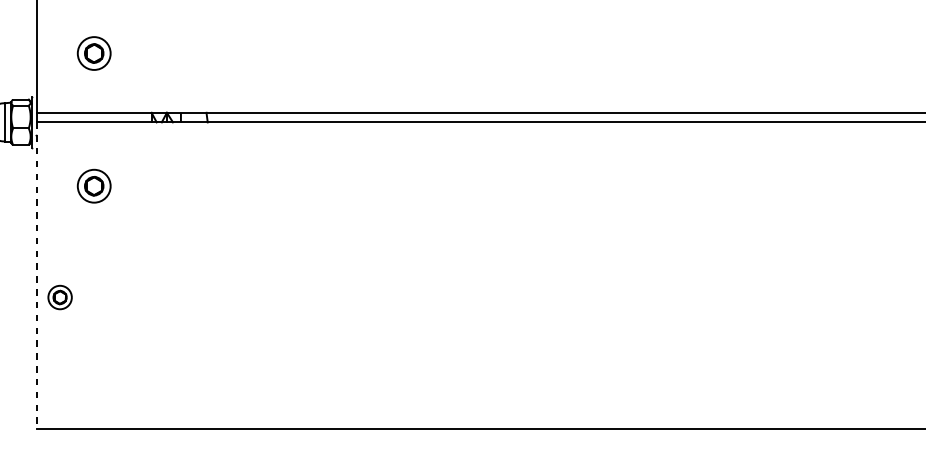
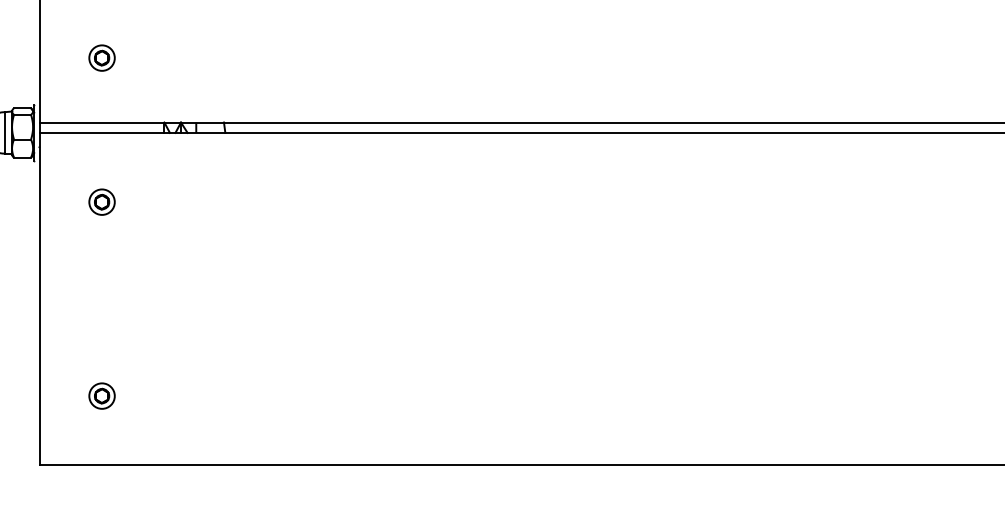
part: (93, 52) -> (101, 57), size x0.71
part: (93, 185) -> (101, 201), size x0.71
line: (36, 275) -> (39, 299), dashed -> solid
part: (59, 296) -> (101, 395), moved

